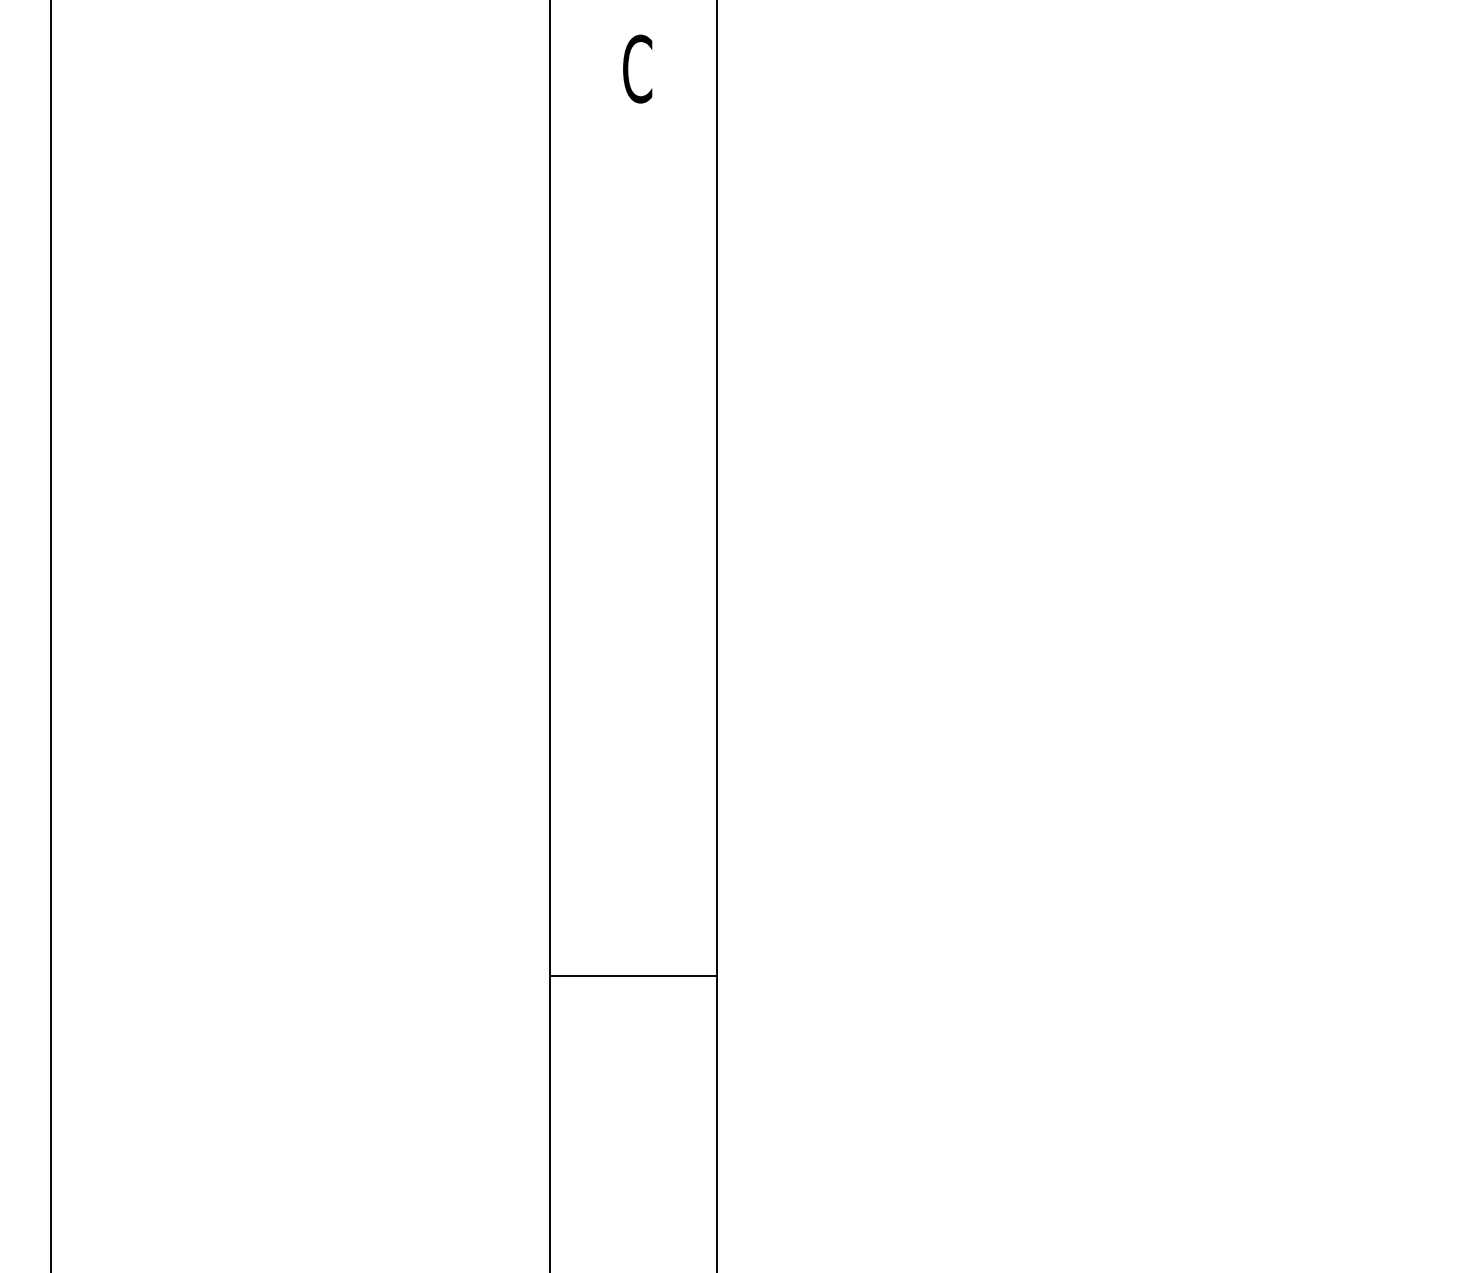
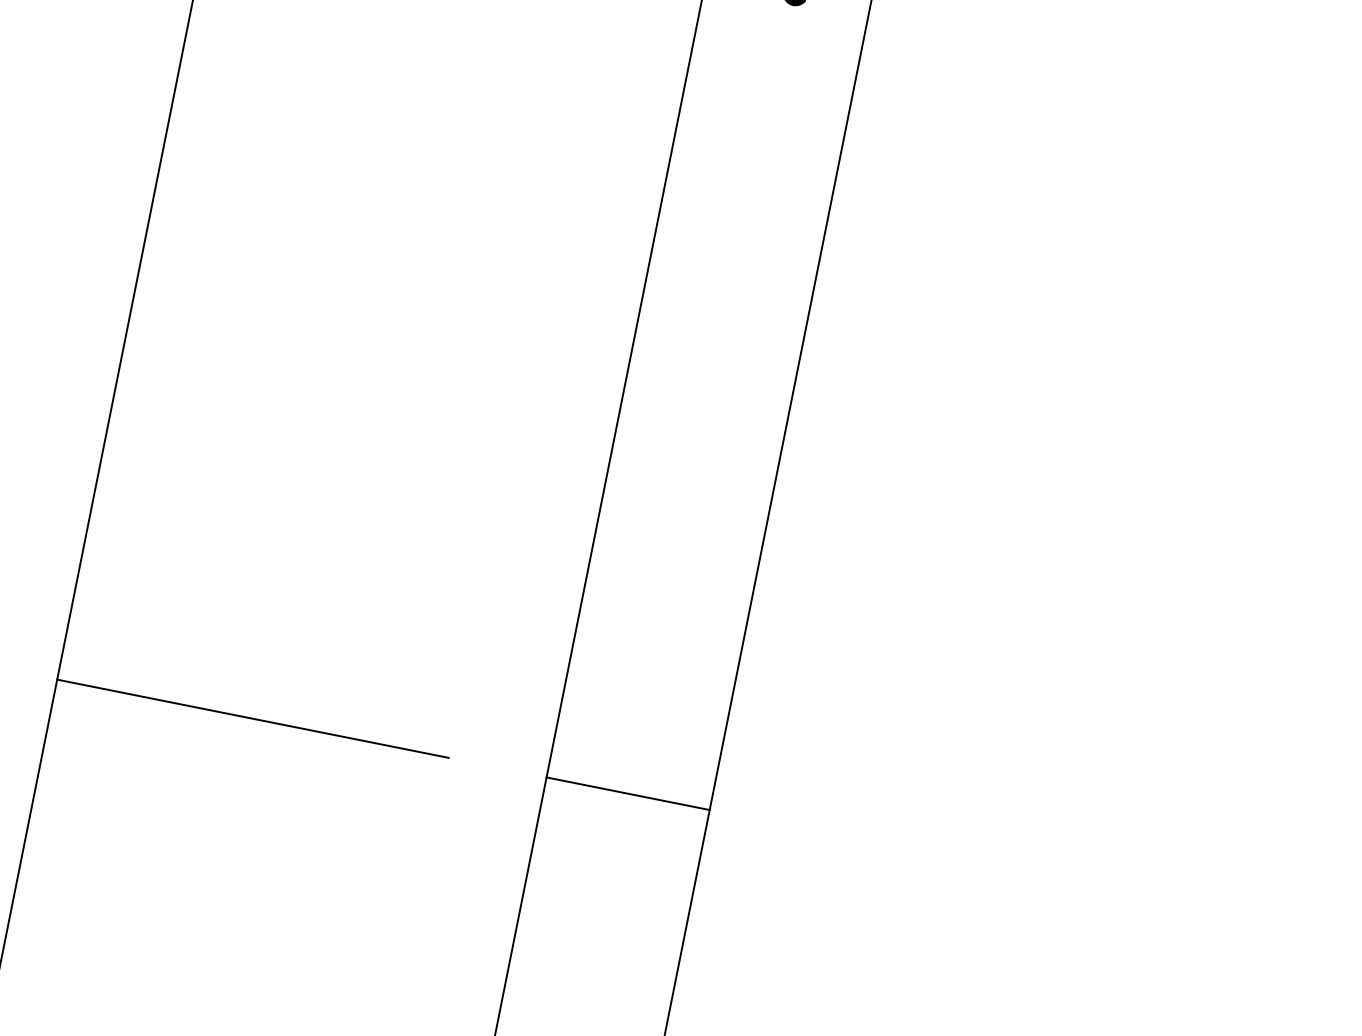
line: (250, 908) -> (252, 718), added
line: (633, 976) -> (628, 793), moved

